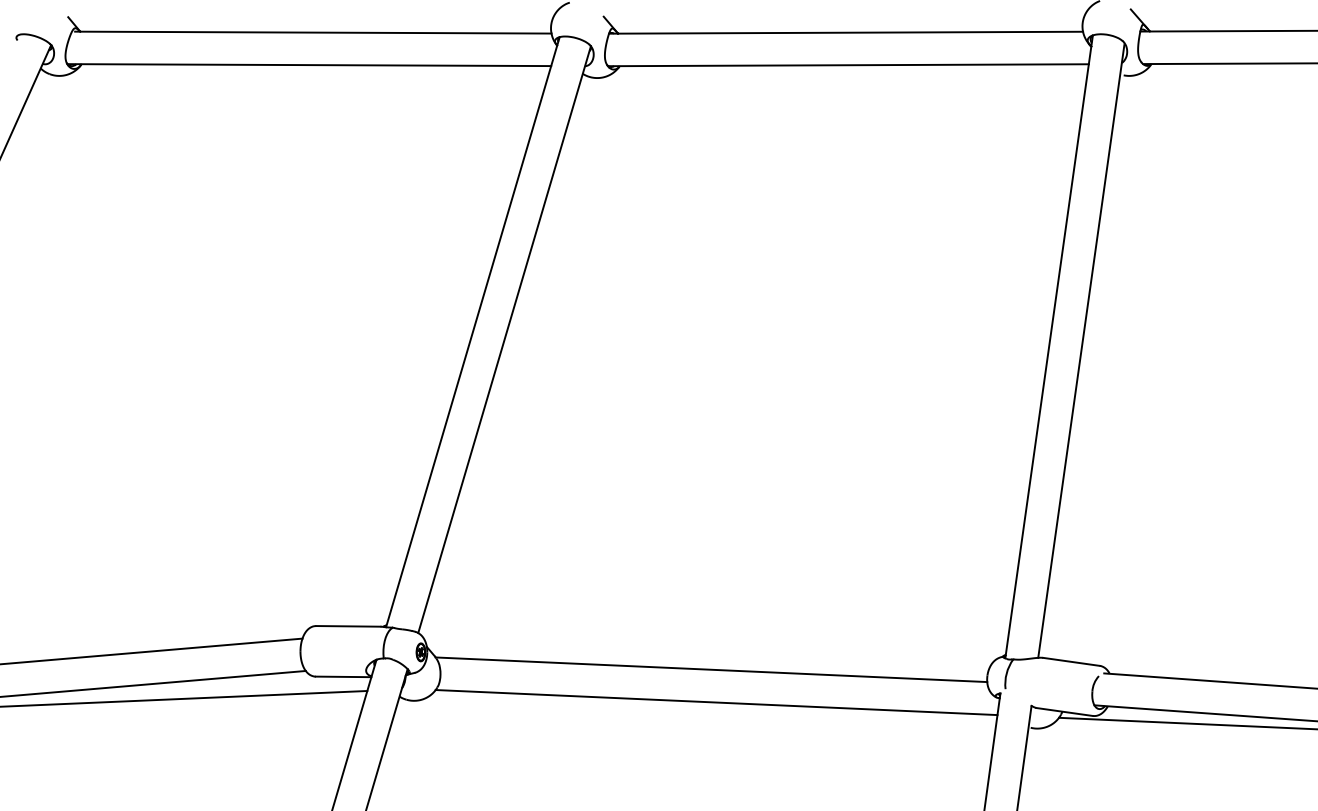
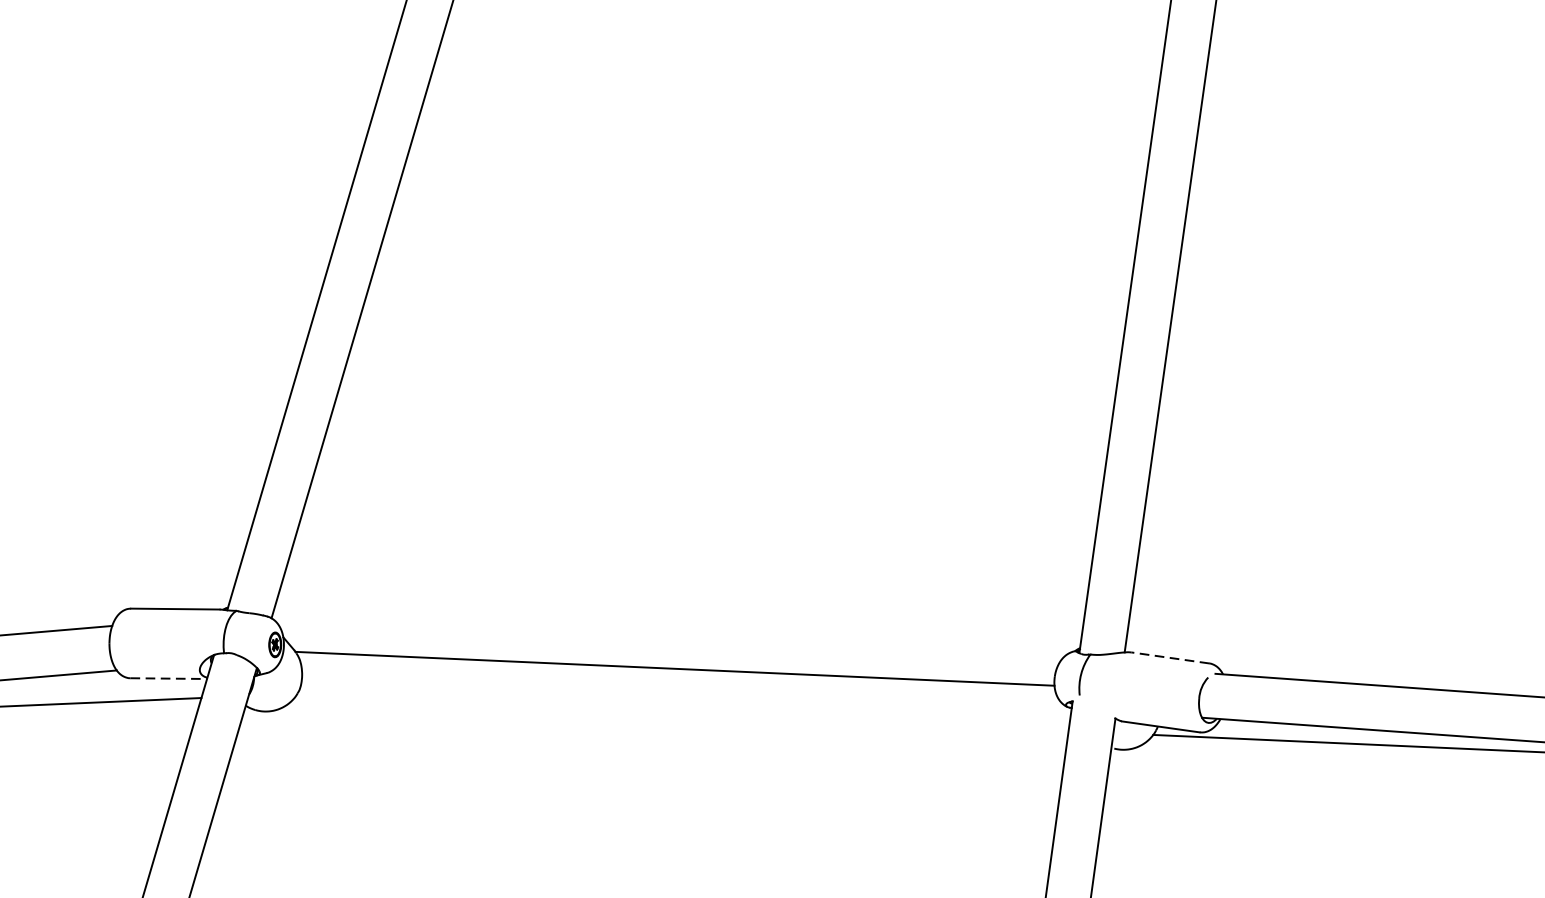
line: (1071, 661) -> (1170, 657), solid -> dashed
line: (343, 676) -> (168, 678), solid -> dashed
line: (716, 702) -> (681, 713), removed

